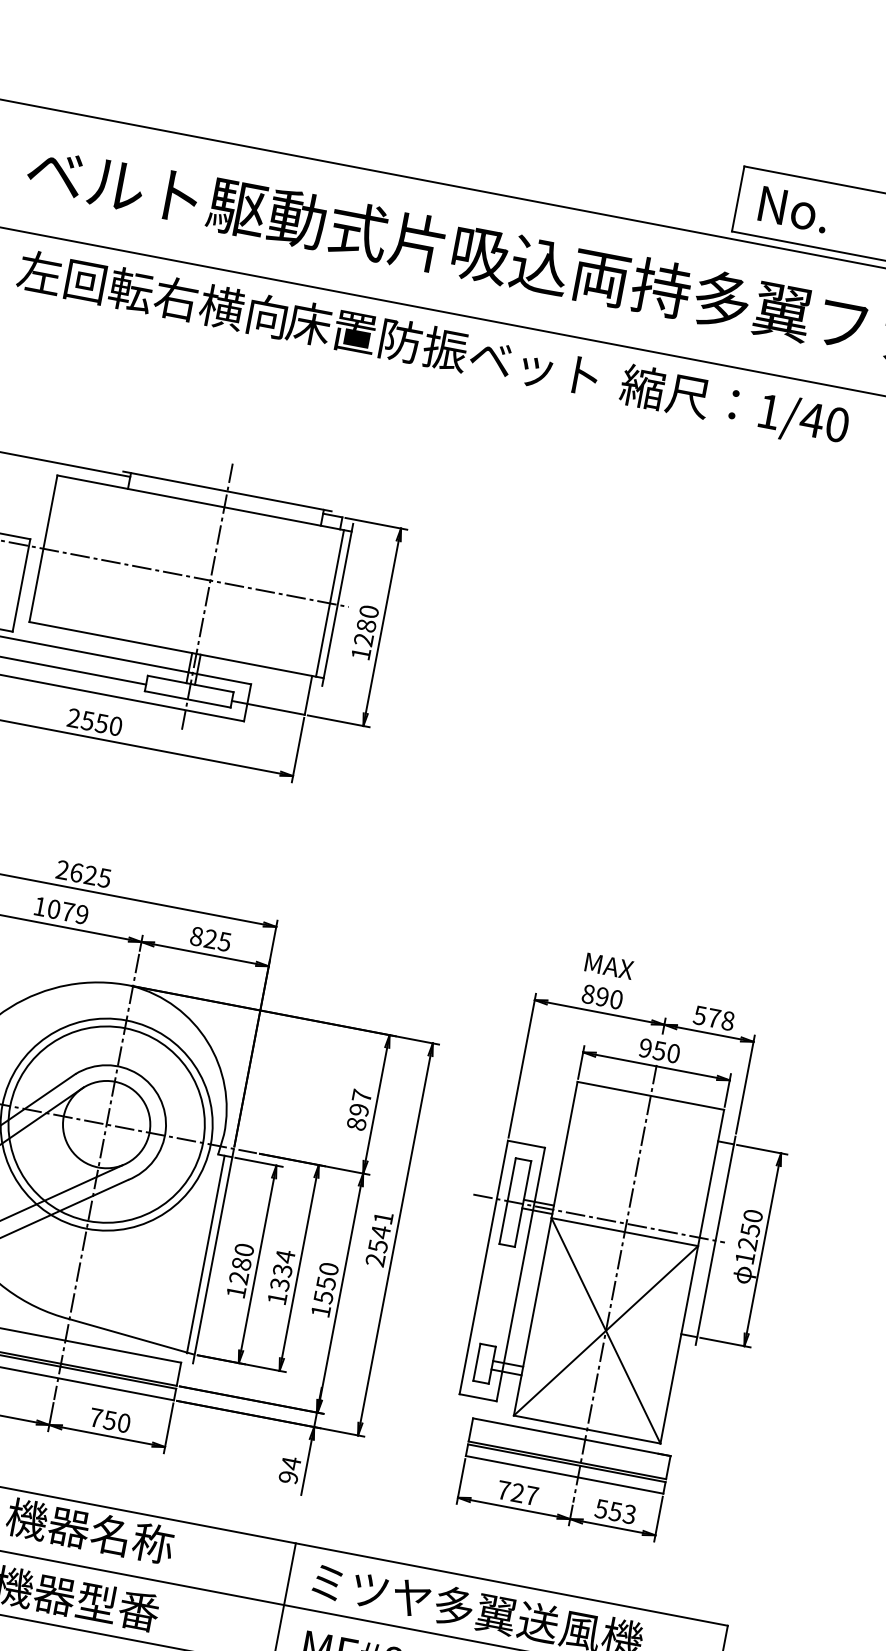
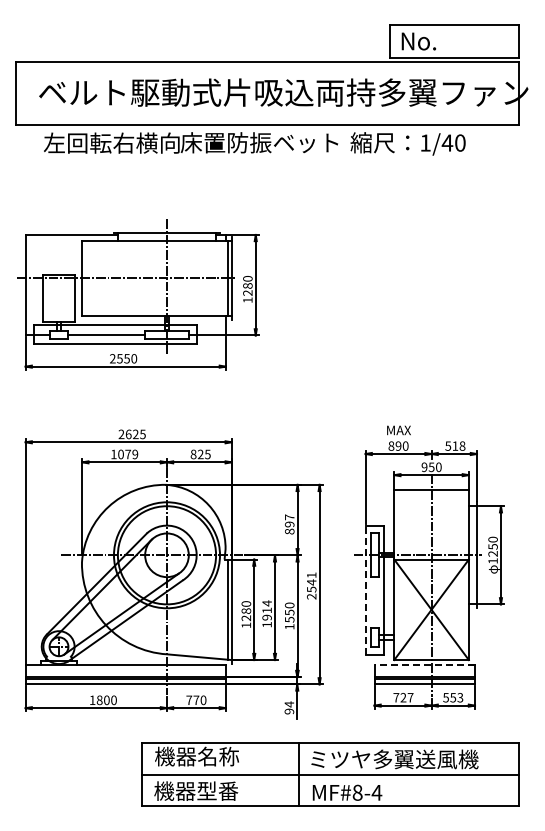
text: (714, 1017) -> (455, 445), 578 -> 518
line: (483, 1268) -> (365, 590), solid -> dashed
text: (280, 1276) -> (266, 613), 1334 -> 1914
text: (110, 1420) -> (196, 700), 750 -> 770
line: (571, 1437) -> (424, 665), solid -> dashed

